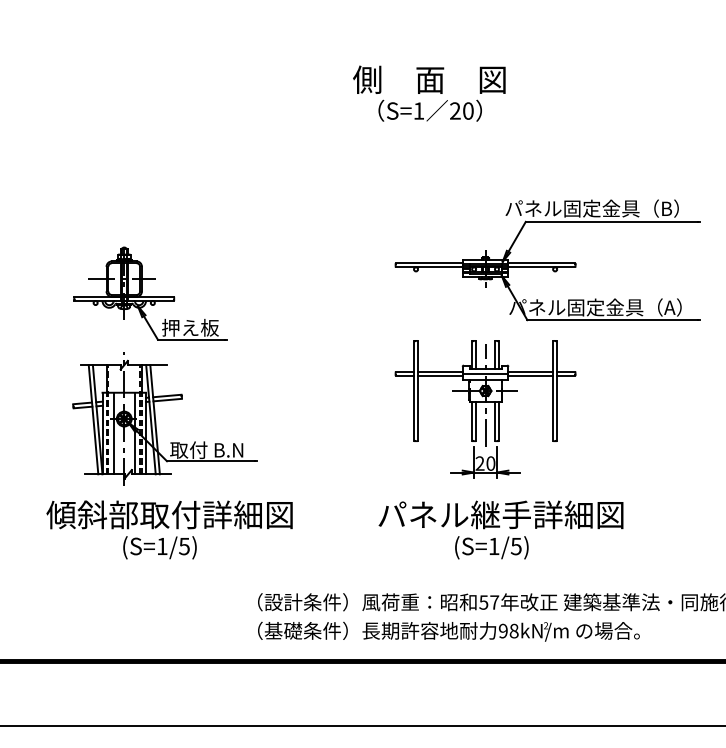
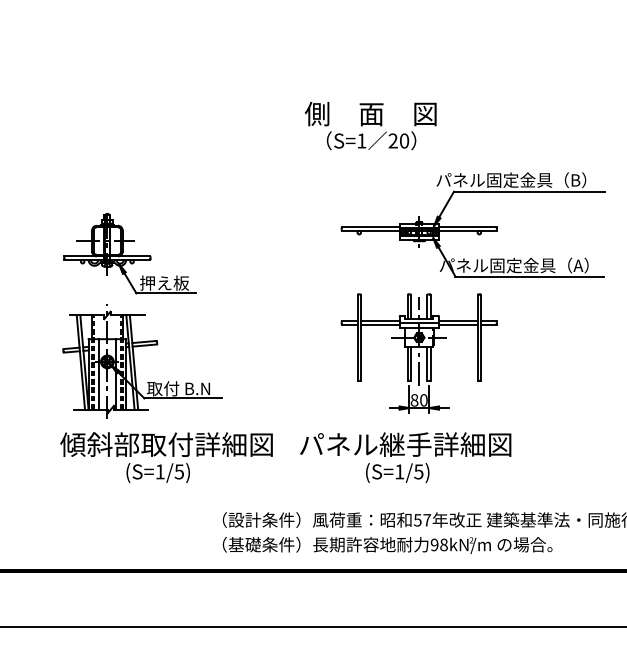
text: (429, 93) -> (370, 125), moved
text: (479, 463) -> (414, 400), 20 -> 80
text: (169, 529) -> (166, 457), moved
text: (500, 529) -> (405, 457), moved

